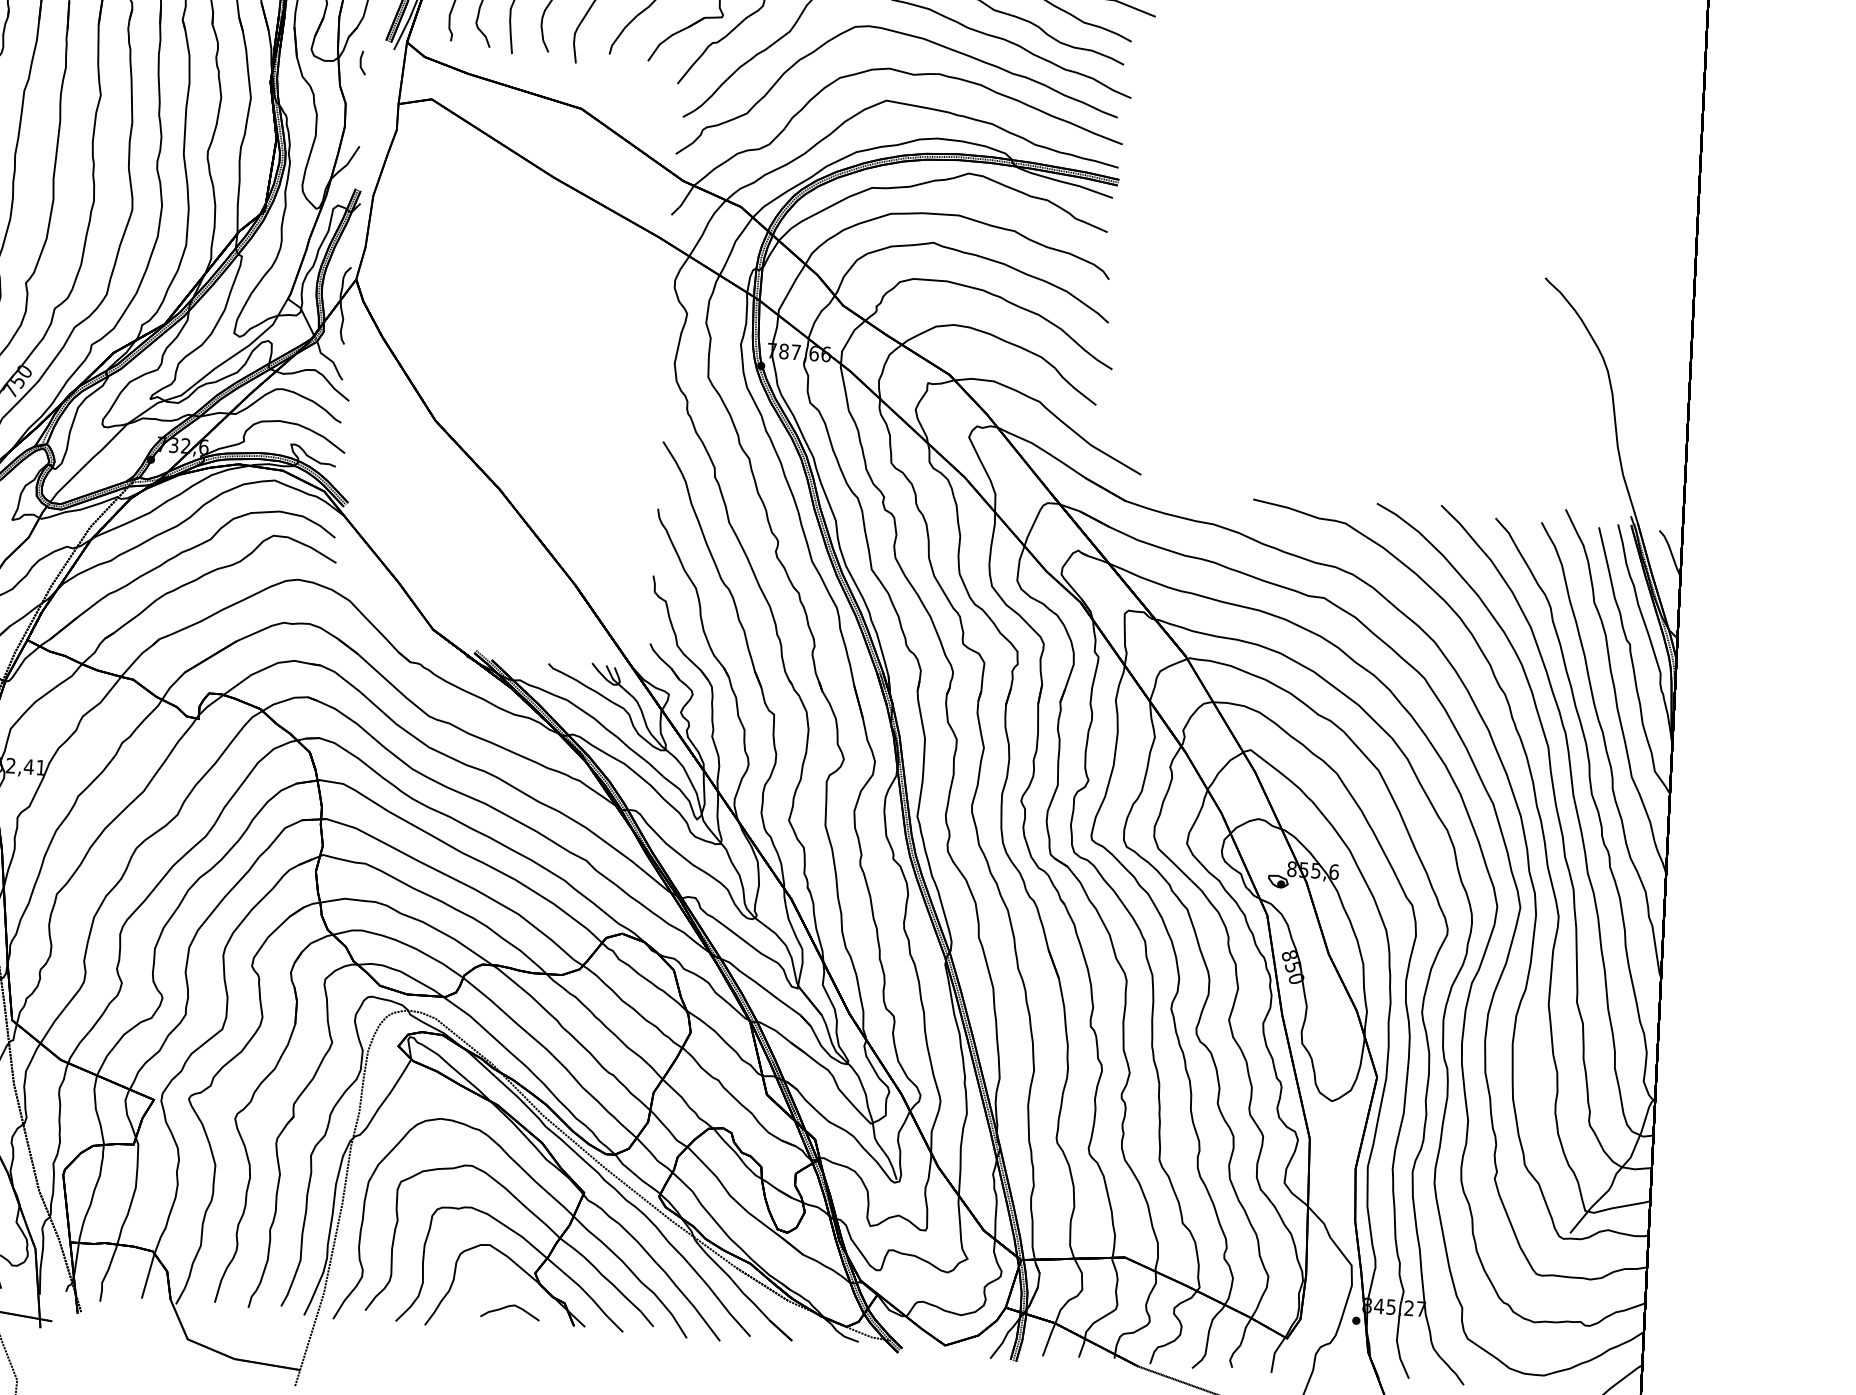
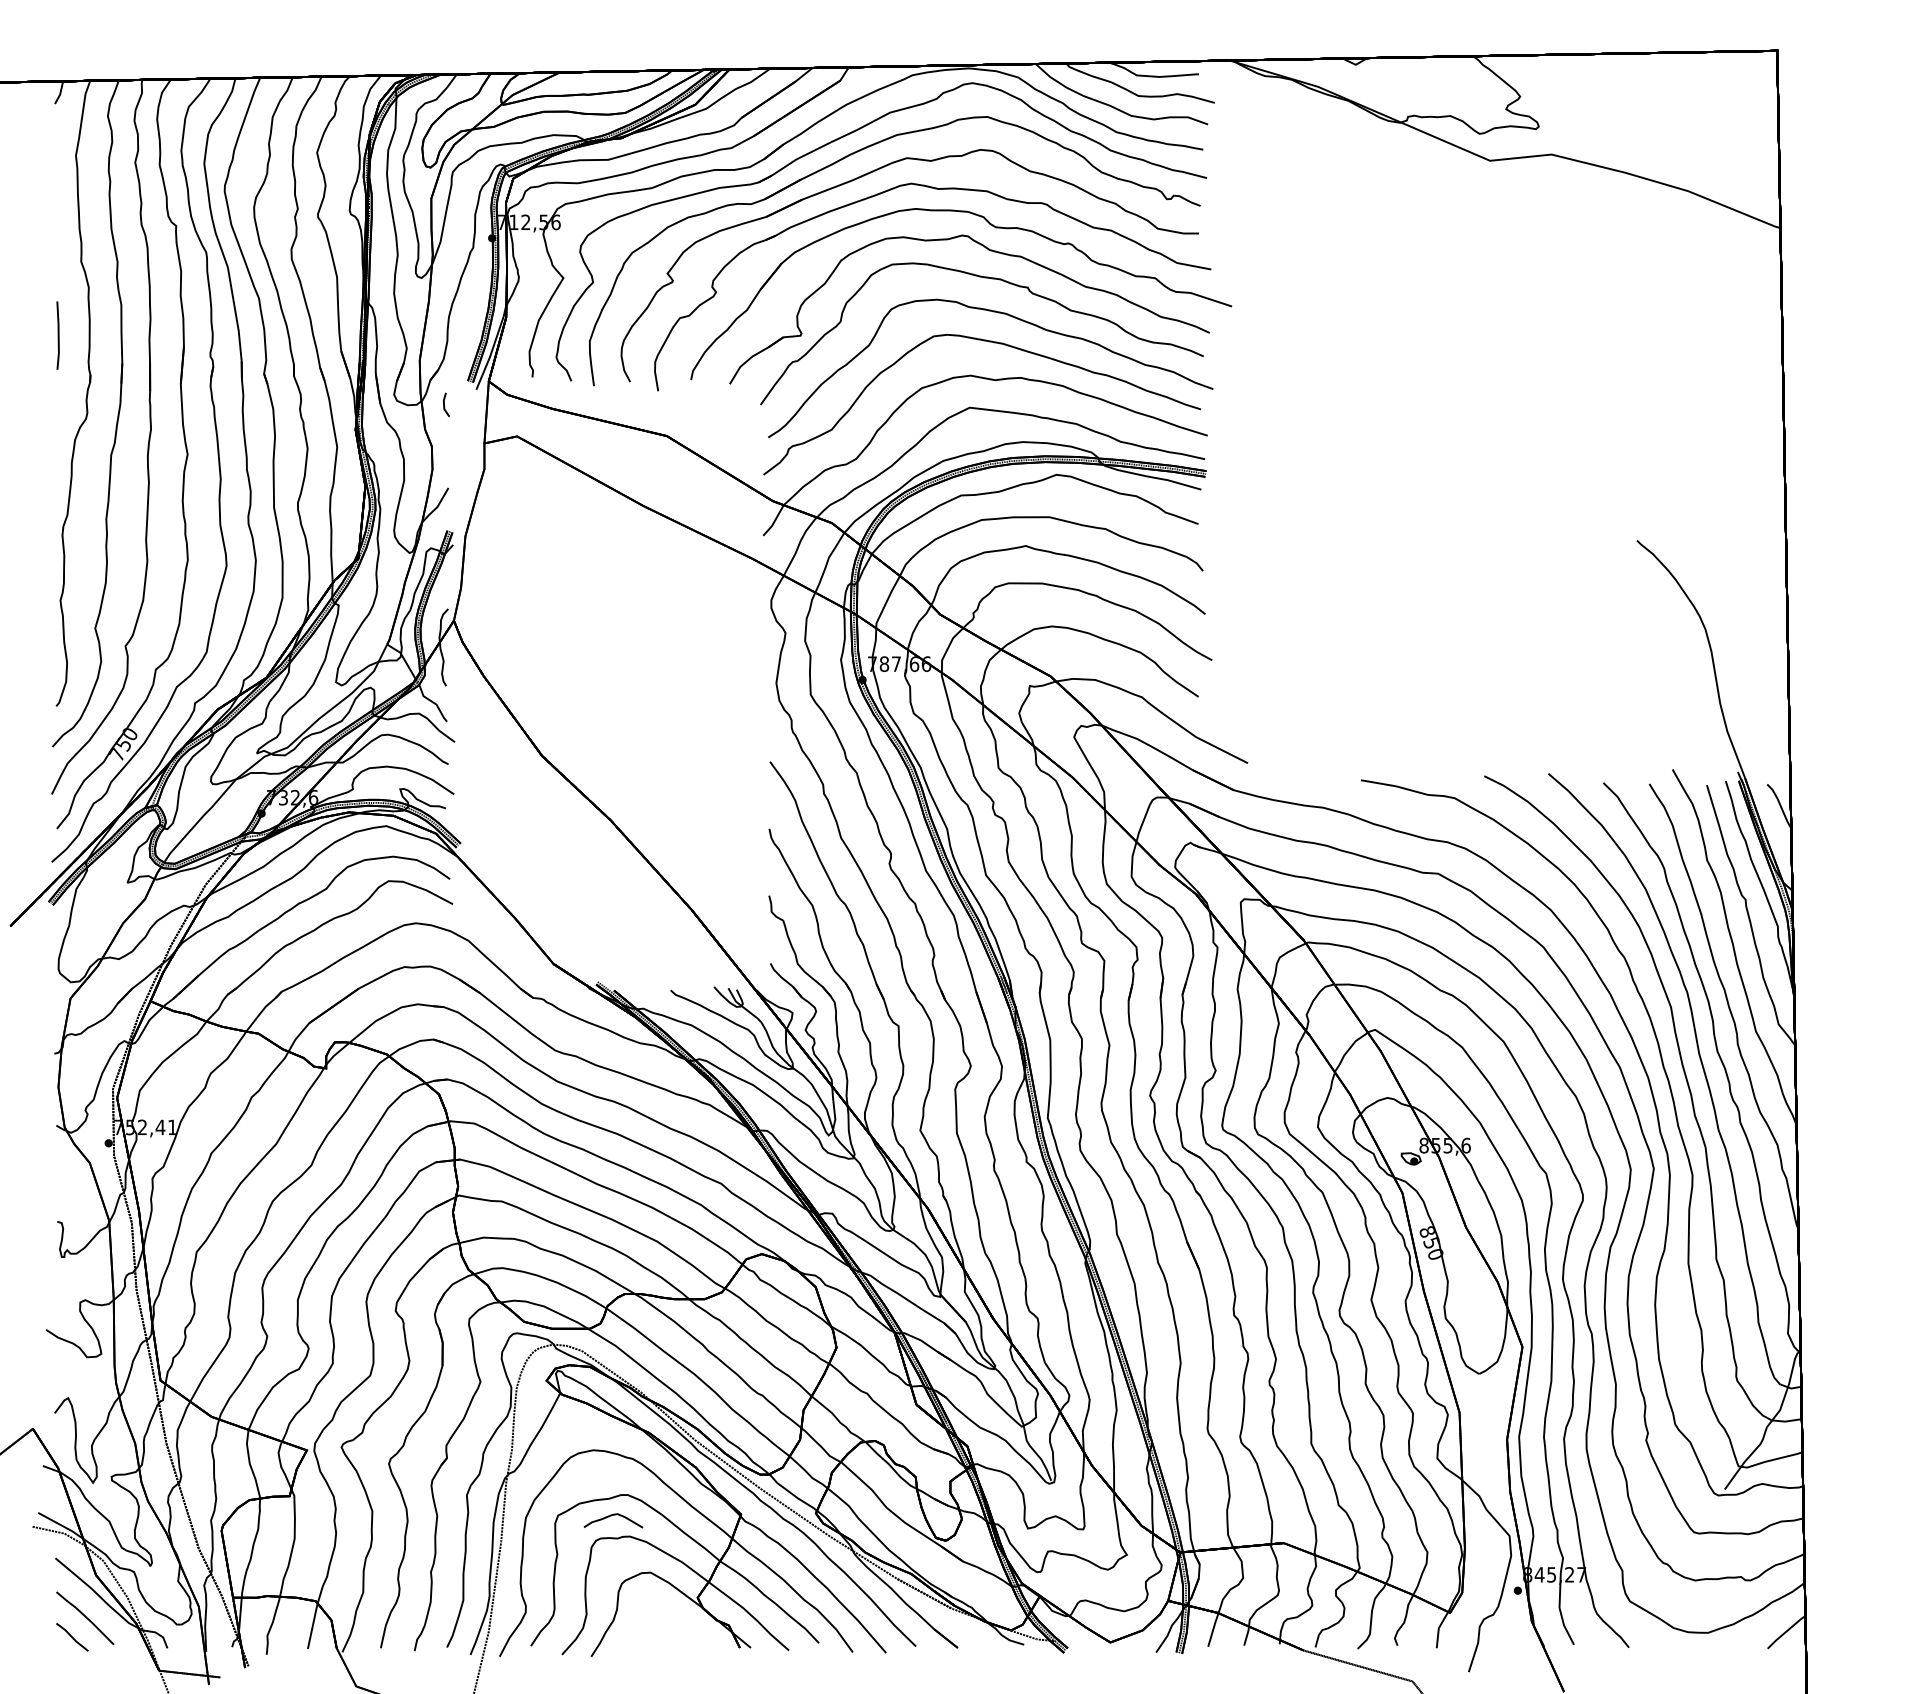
part: (510, 1311) -> (613, 1520), moved

